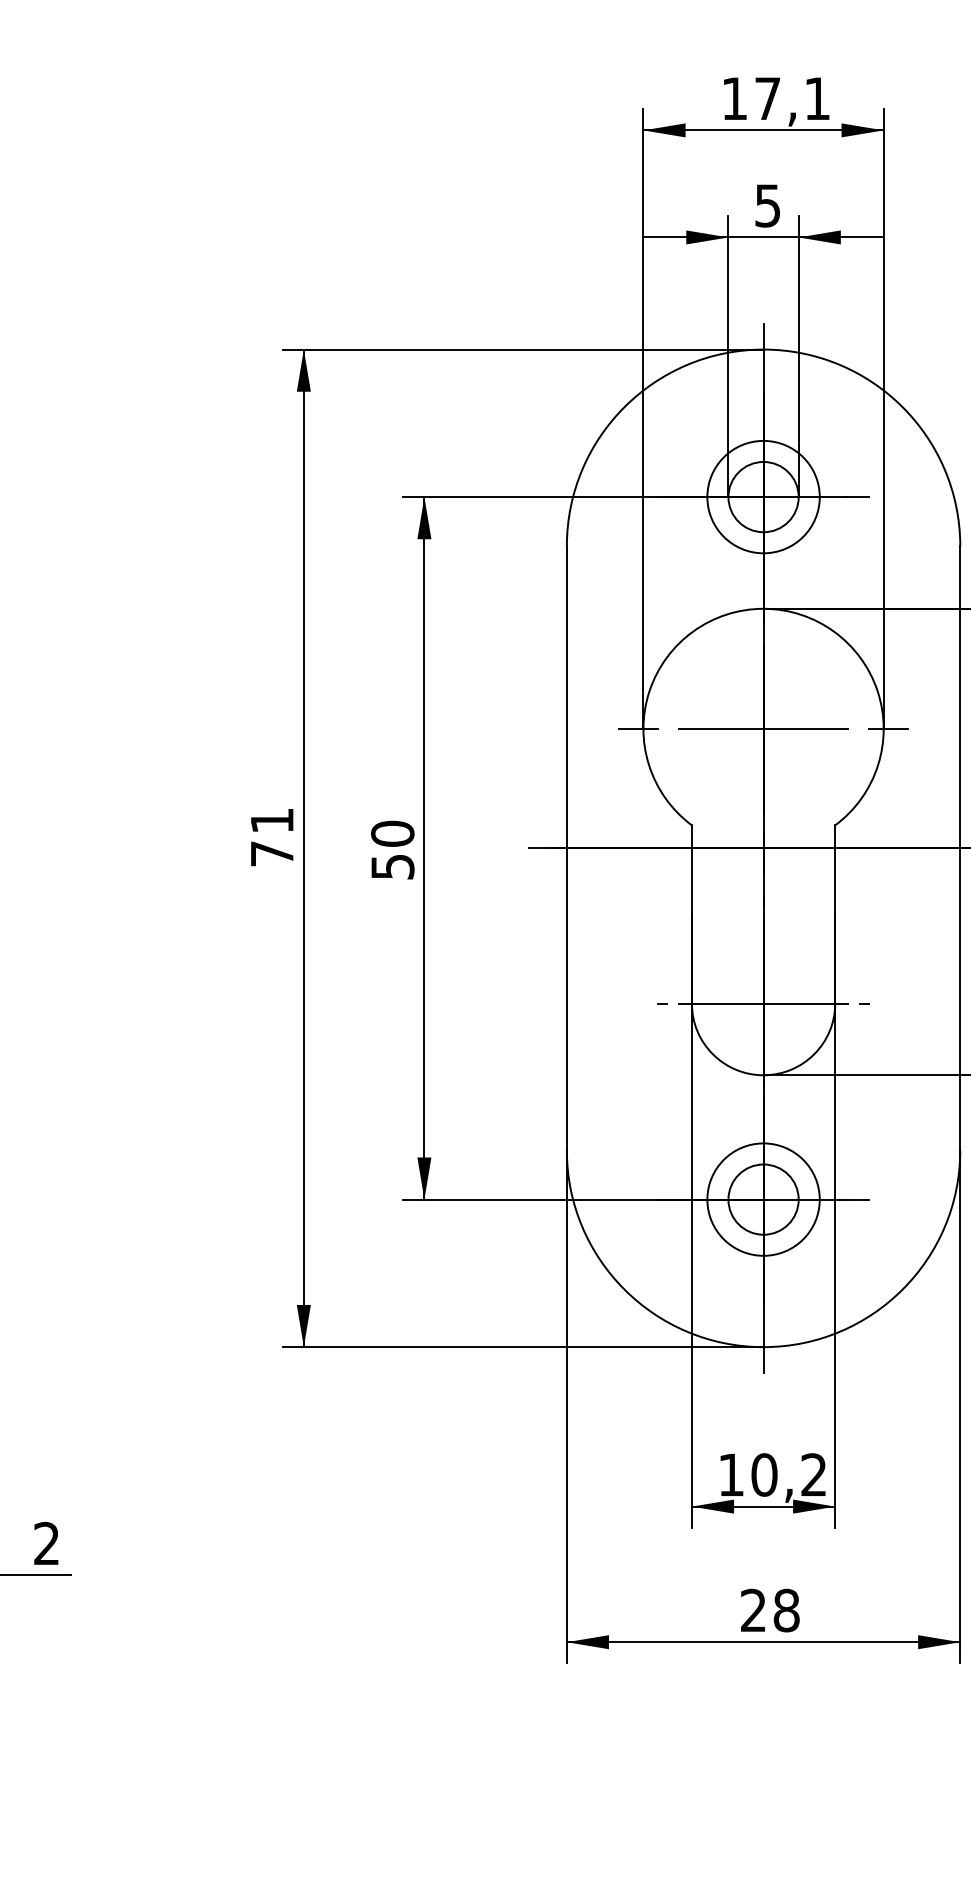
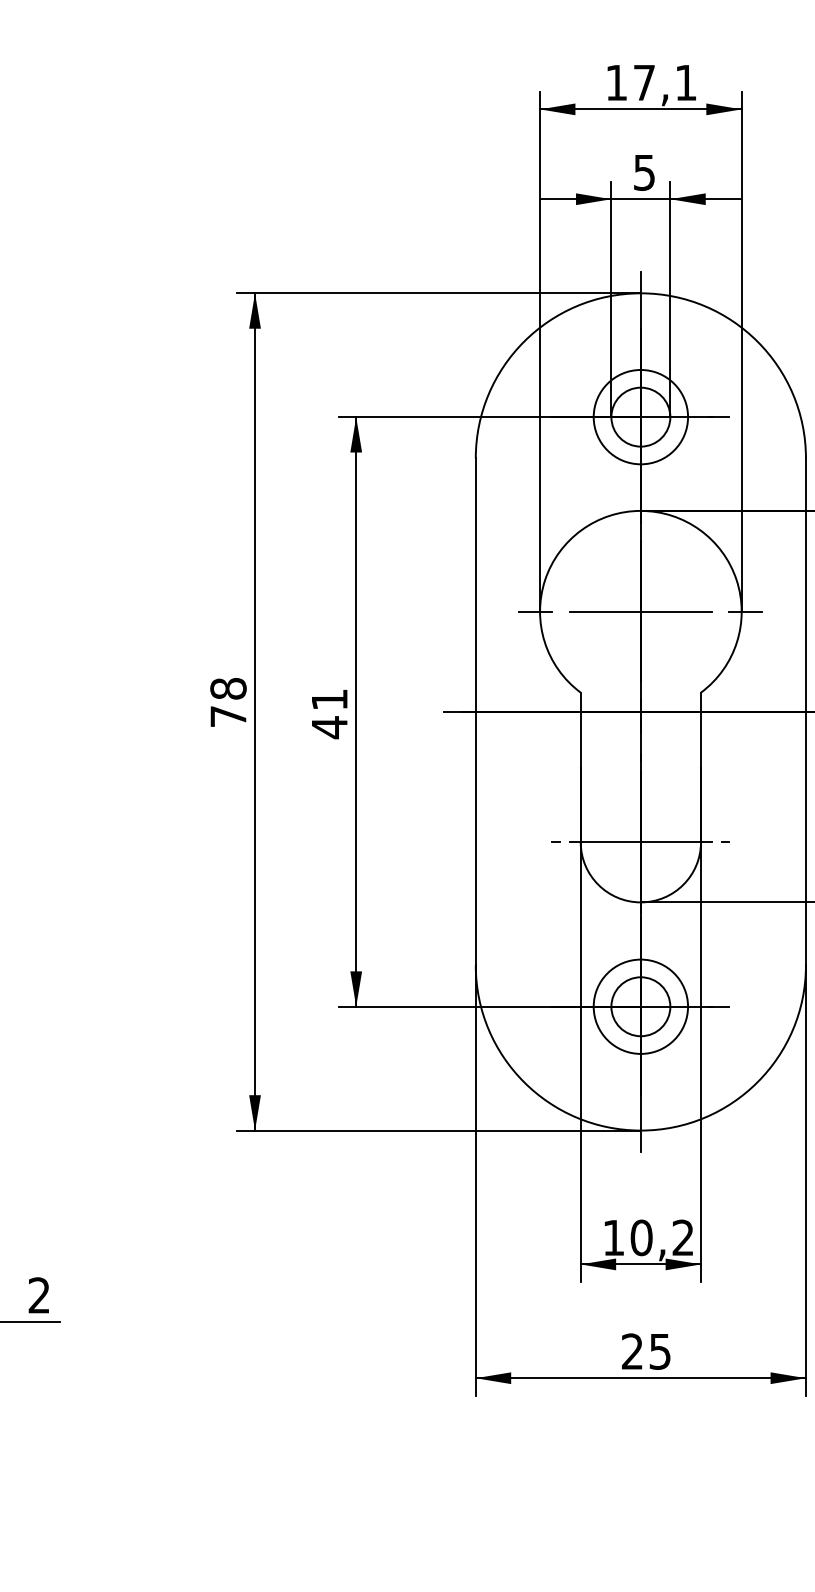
text: (272, 820) -> (228, 688), 71 -> 78
text: (392, 850) -> (329, 713), 50 -> 41
text: (786, 1610) -> (660, 1351), 28 -> 25

